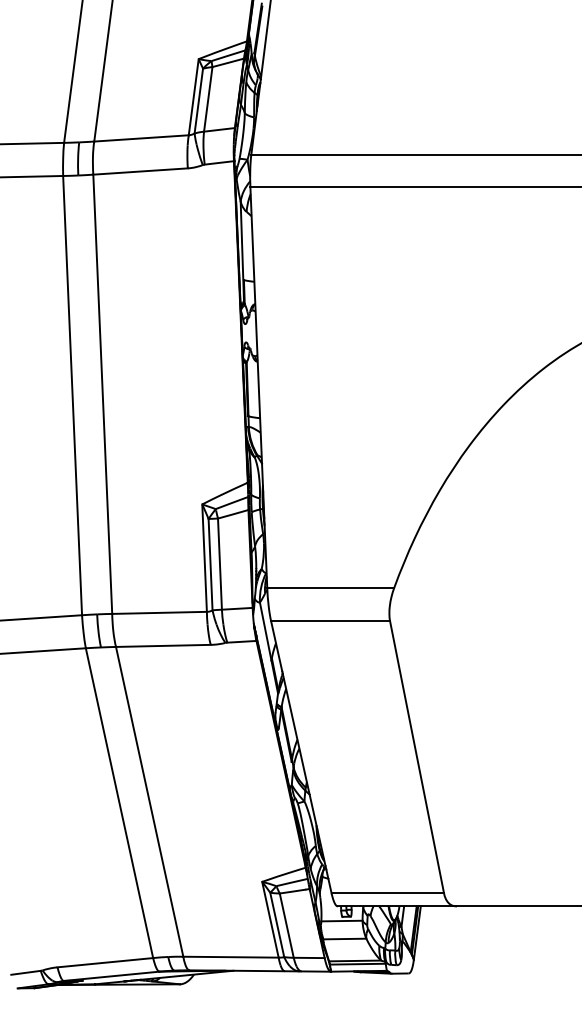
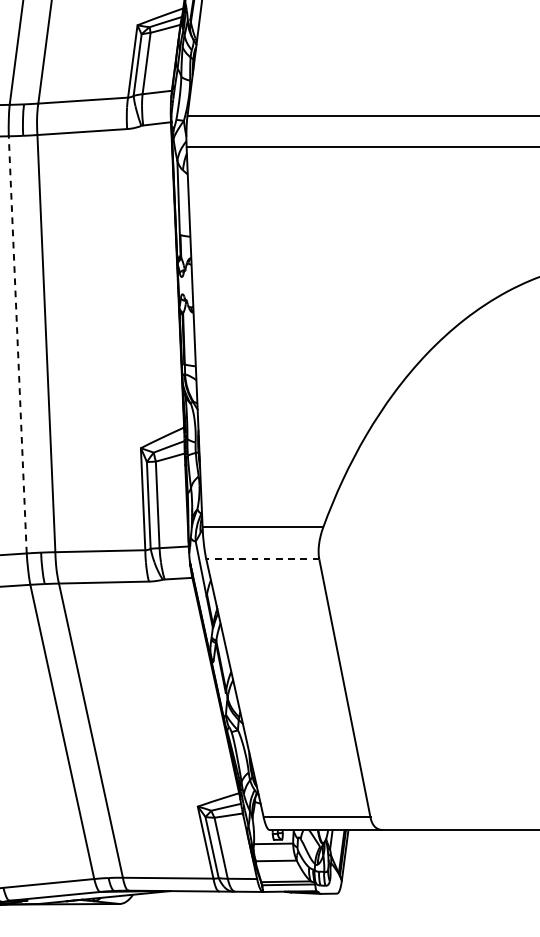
line: (72, 395) -> (17, 344), solid -> dashed
line: (330, 621) -> (262, 559), solid -> dashed

